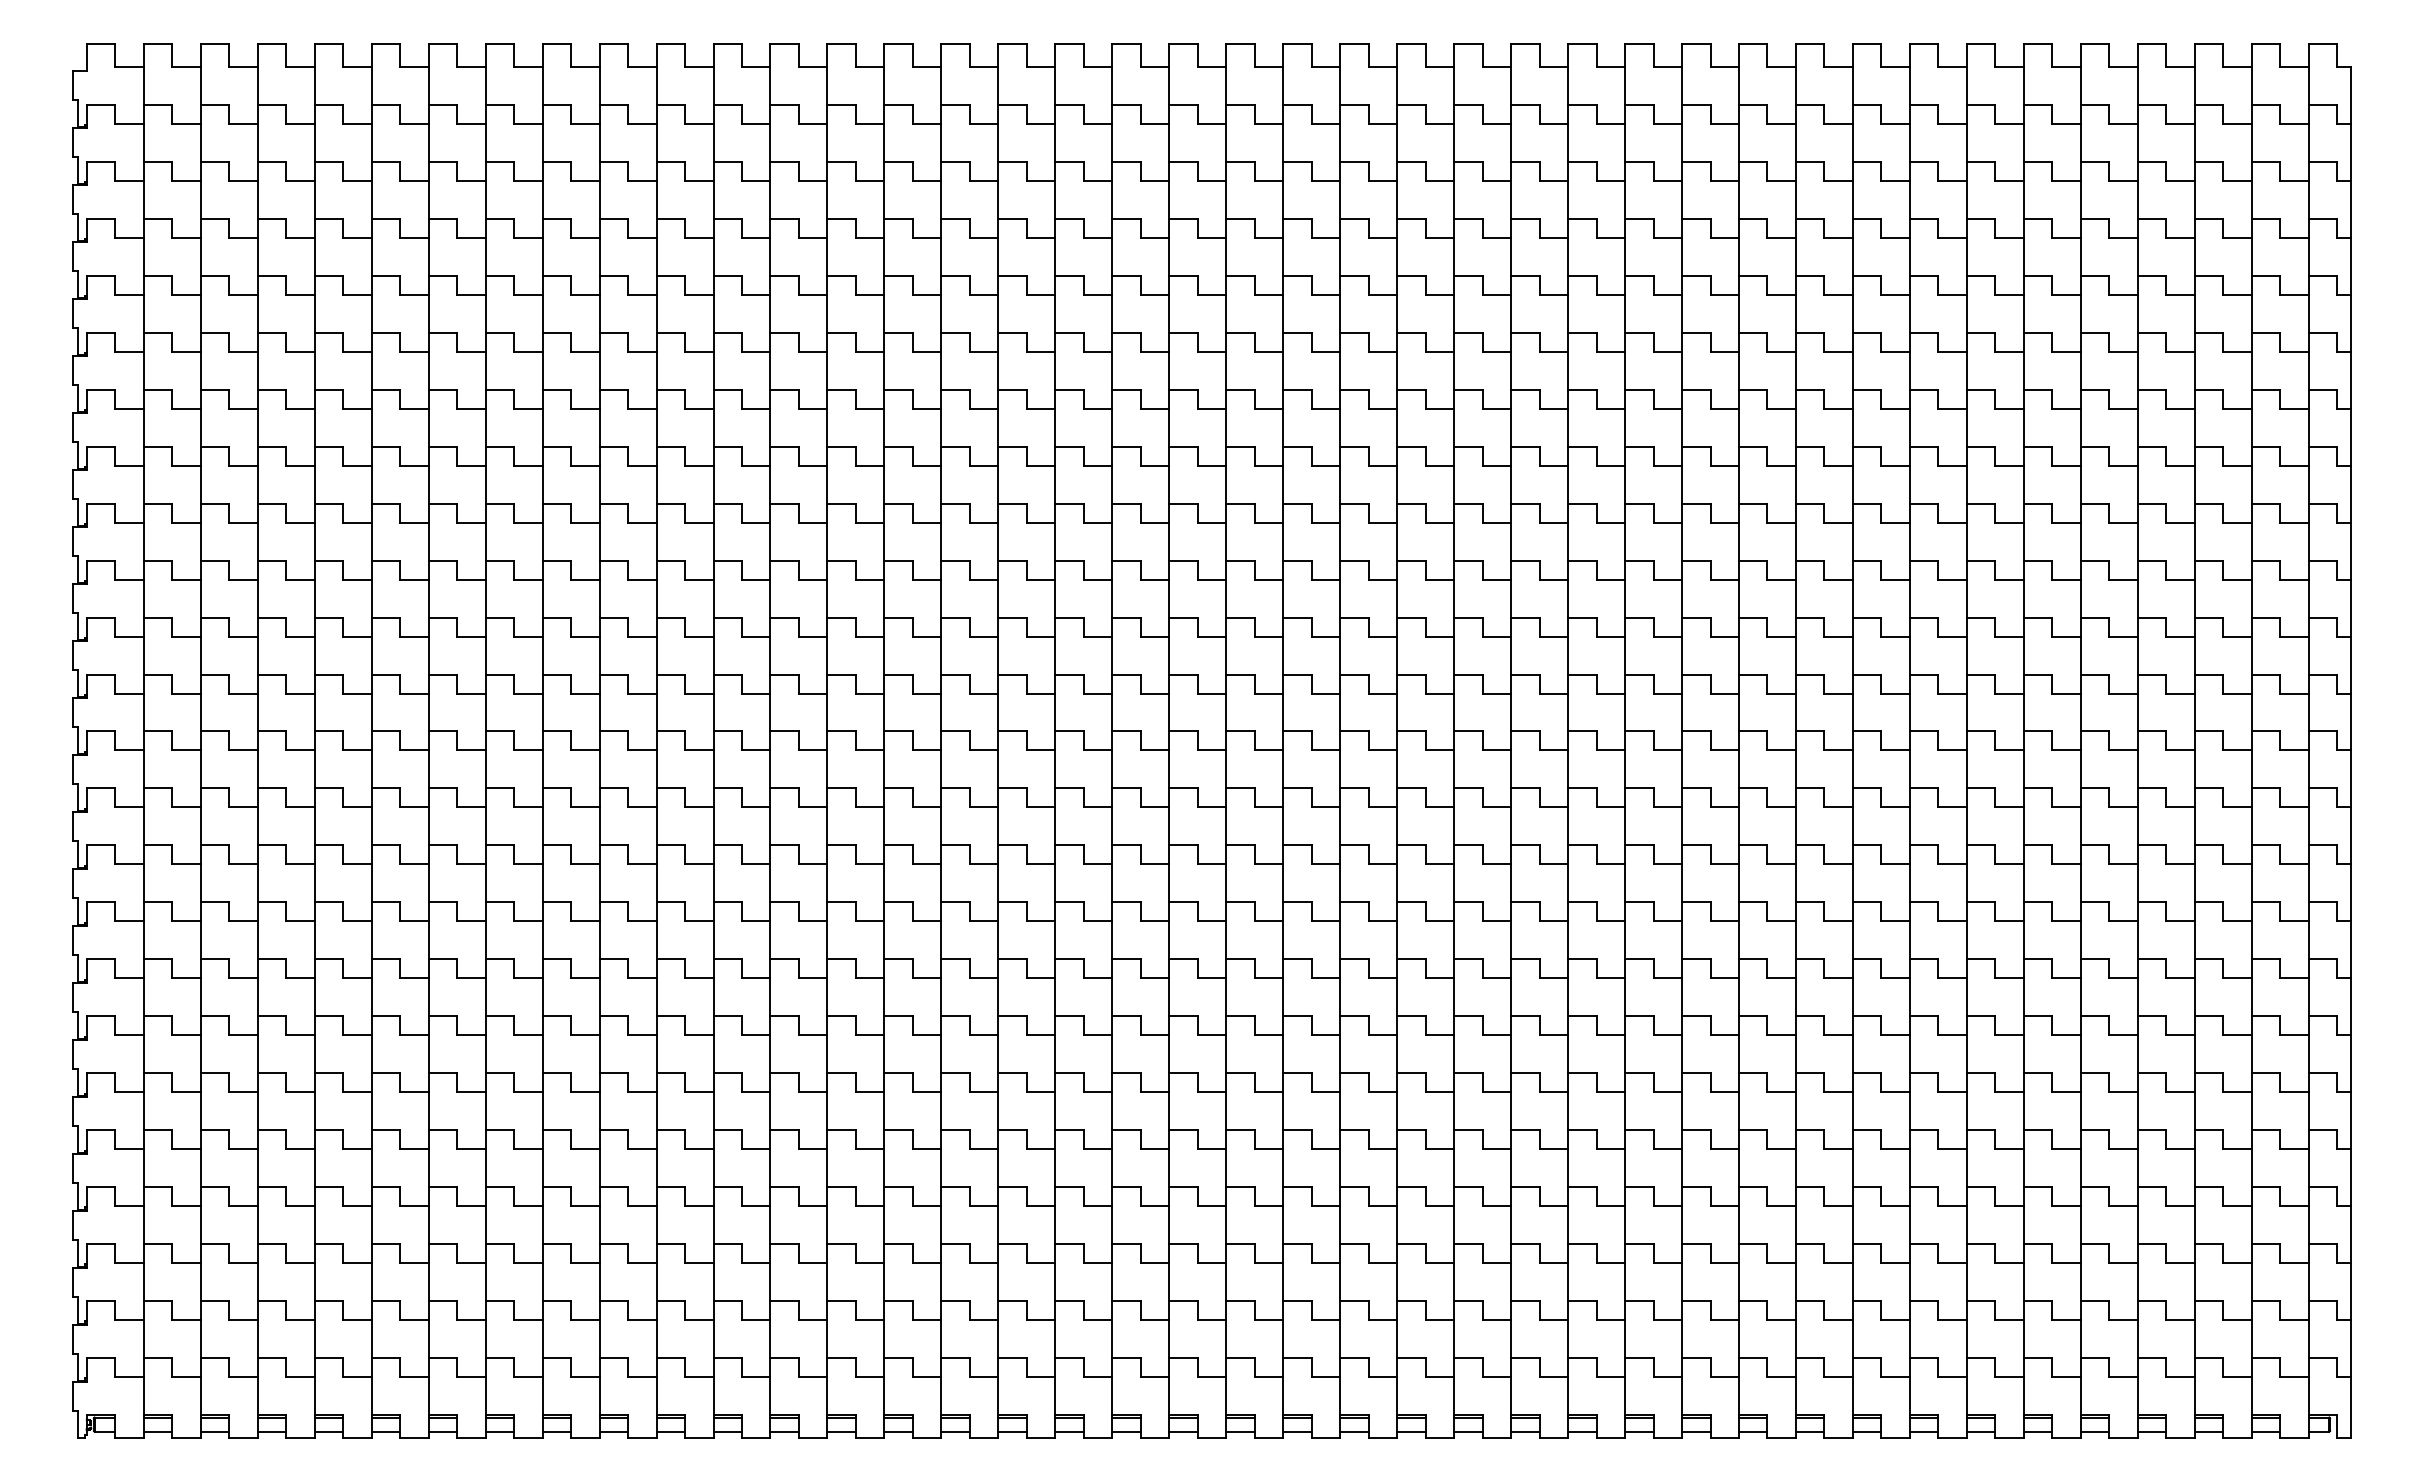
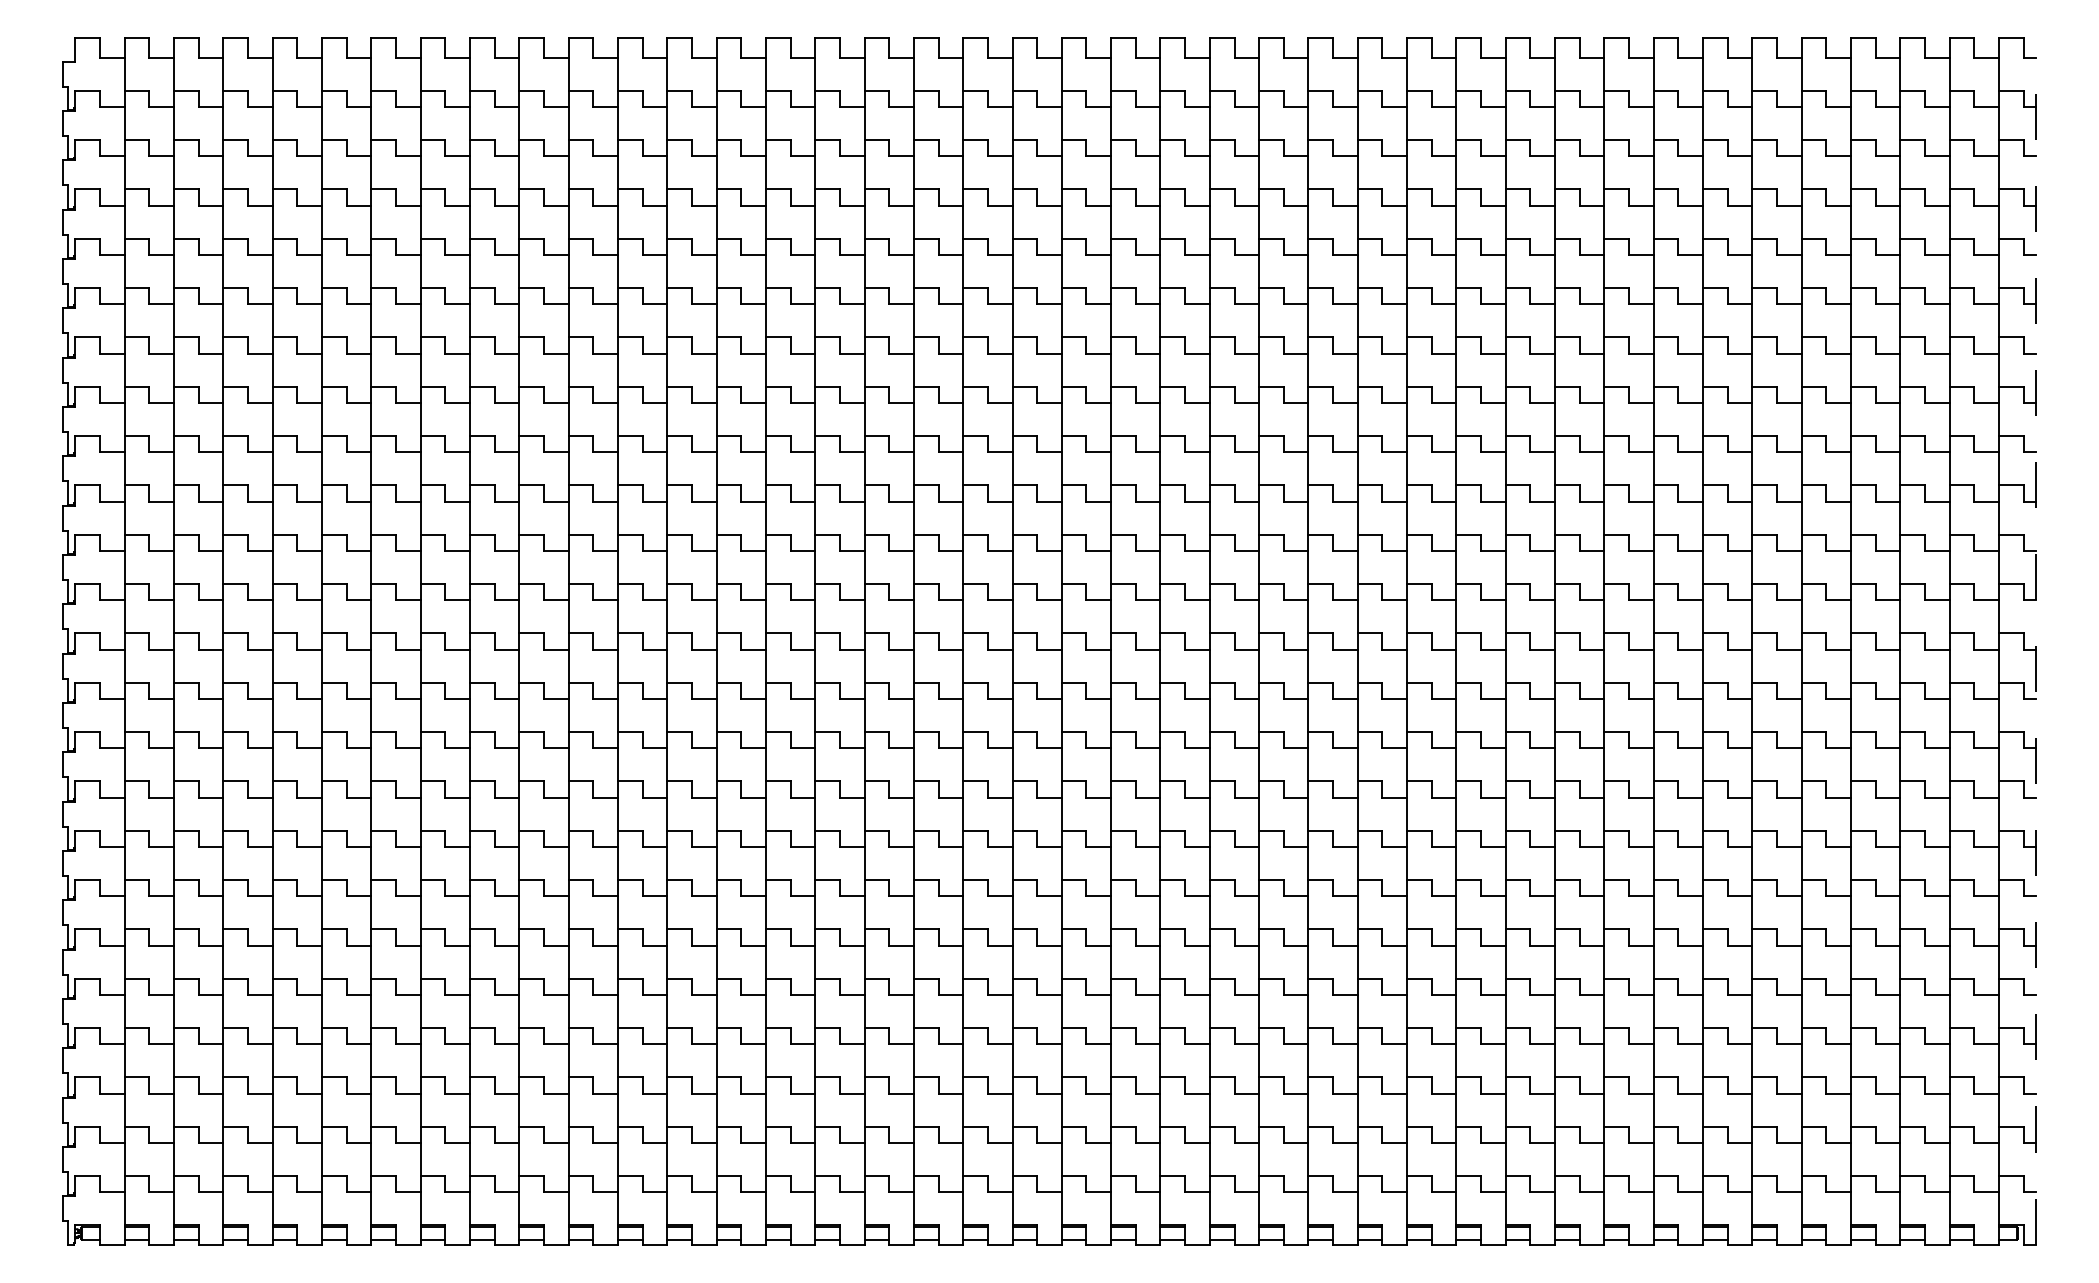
line: (2351, 751) -> (2036, 650), solid -> dashed

